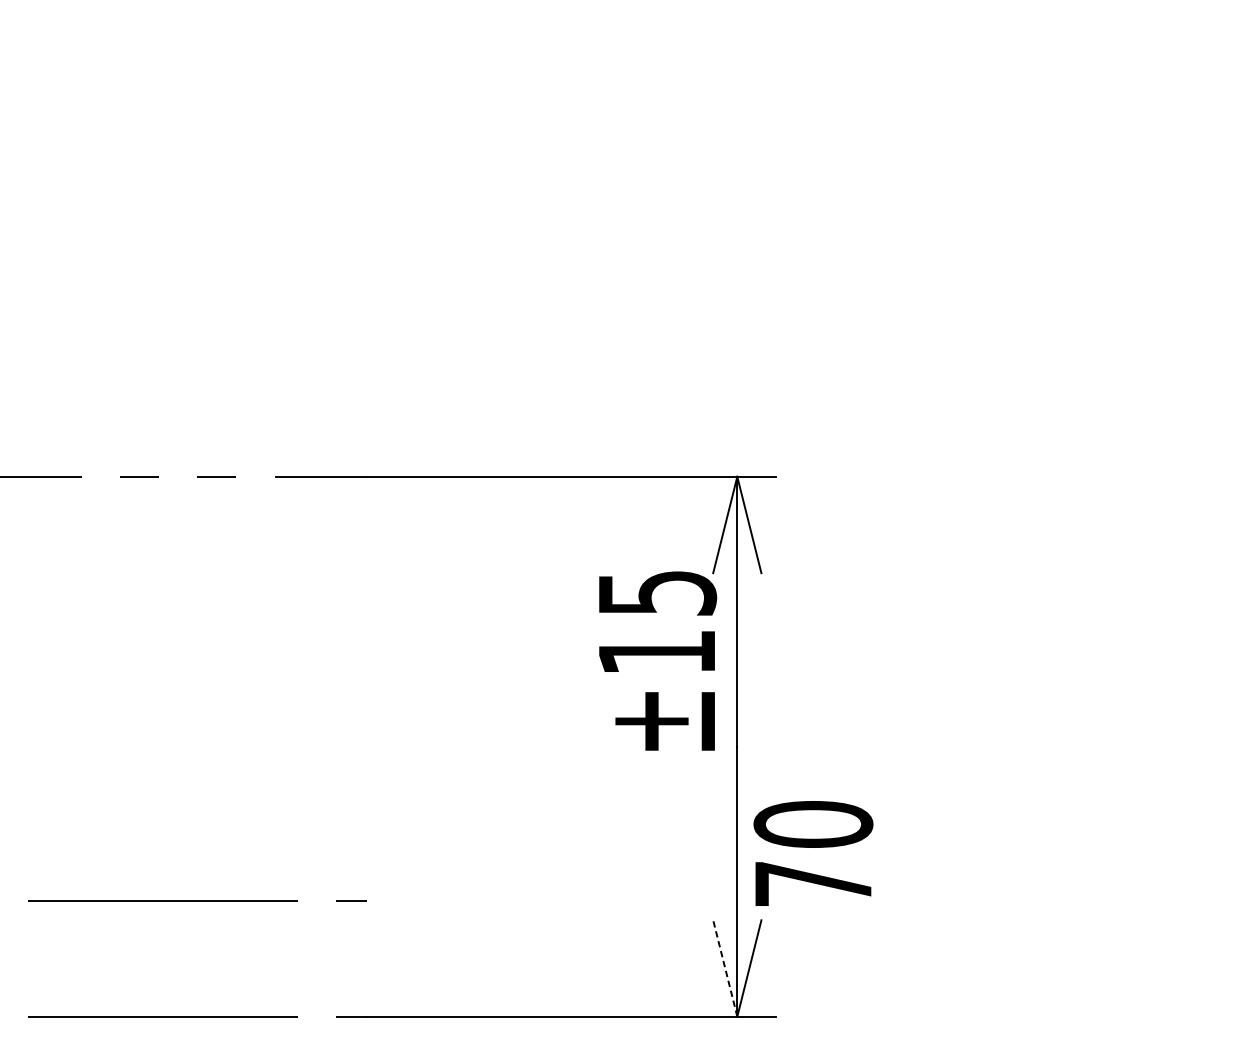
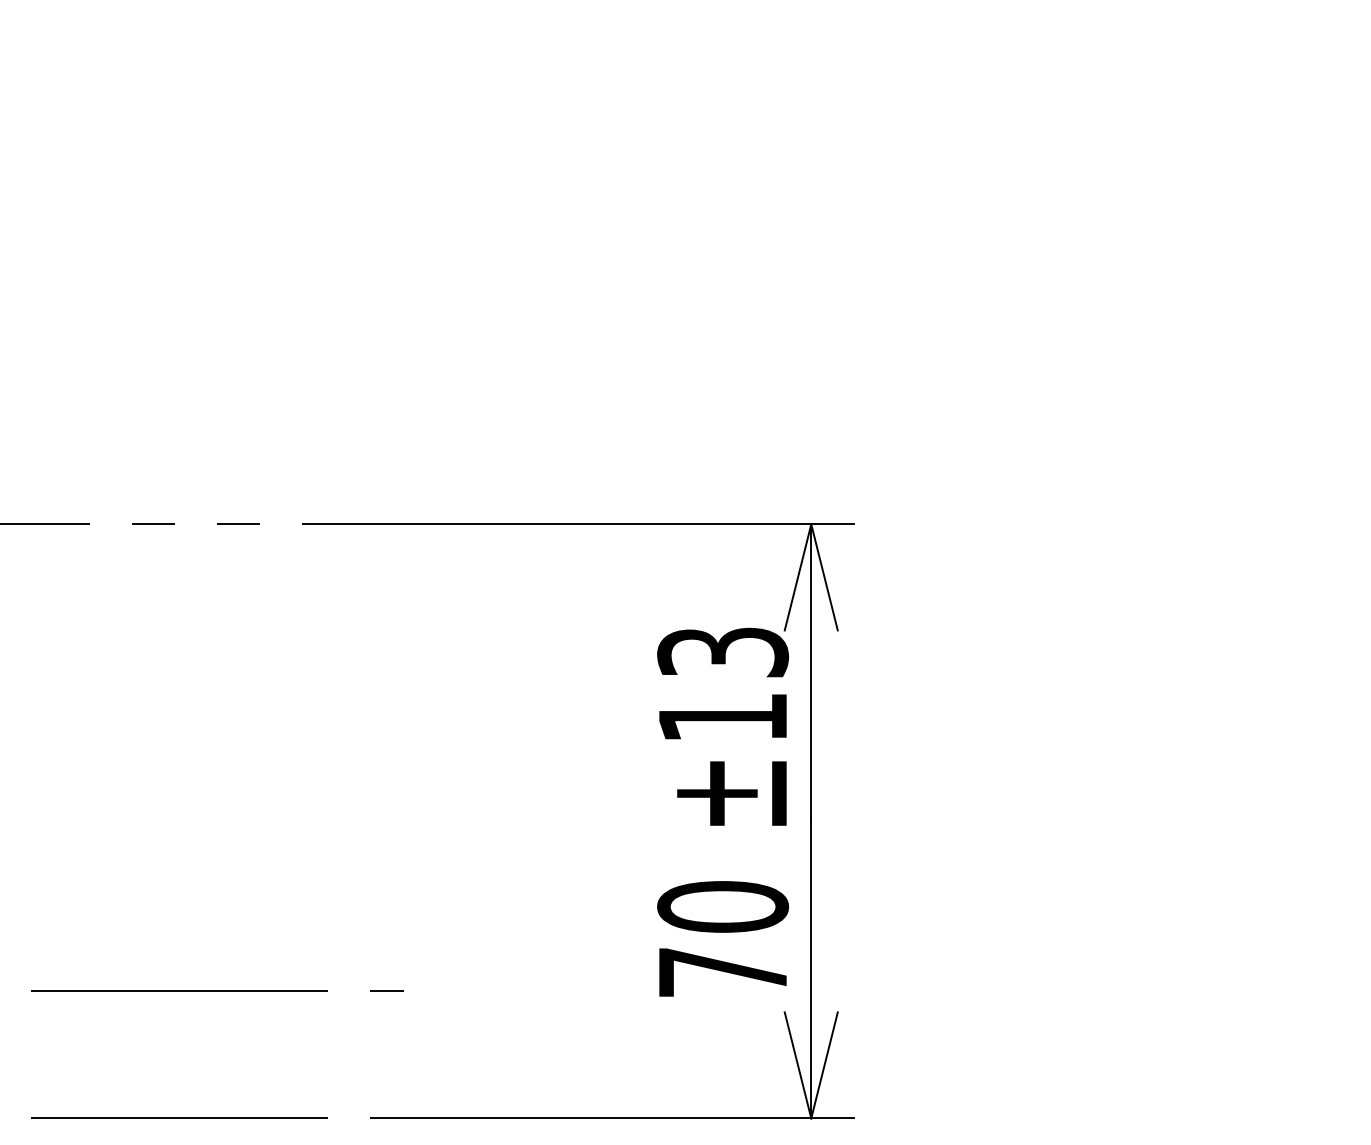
text: (656, 593) -> (722, 652), ±15 -> ±13
text: (813, 853) -> (723, 938), moved
line: (725, 968) -> (798, 1065), dashed -> solid

